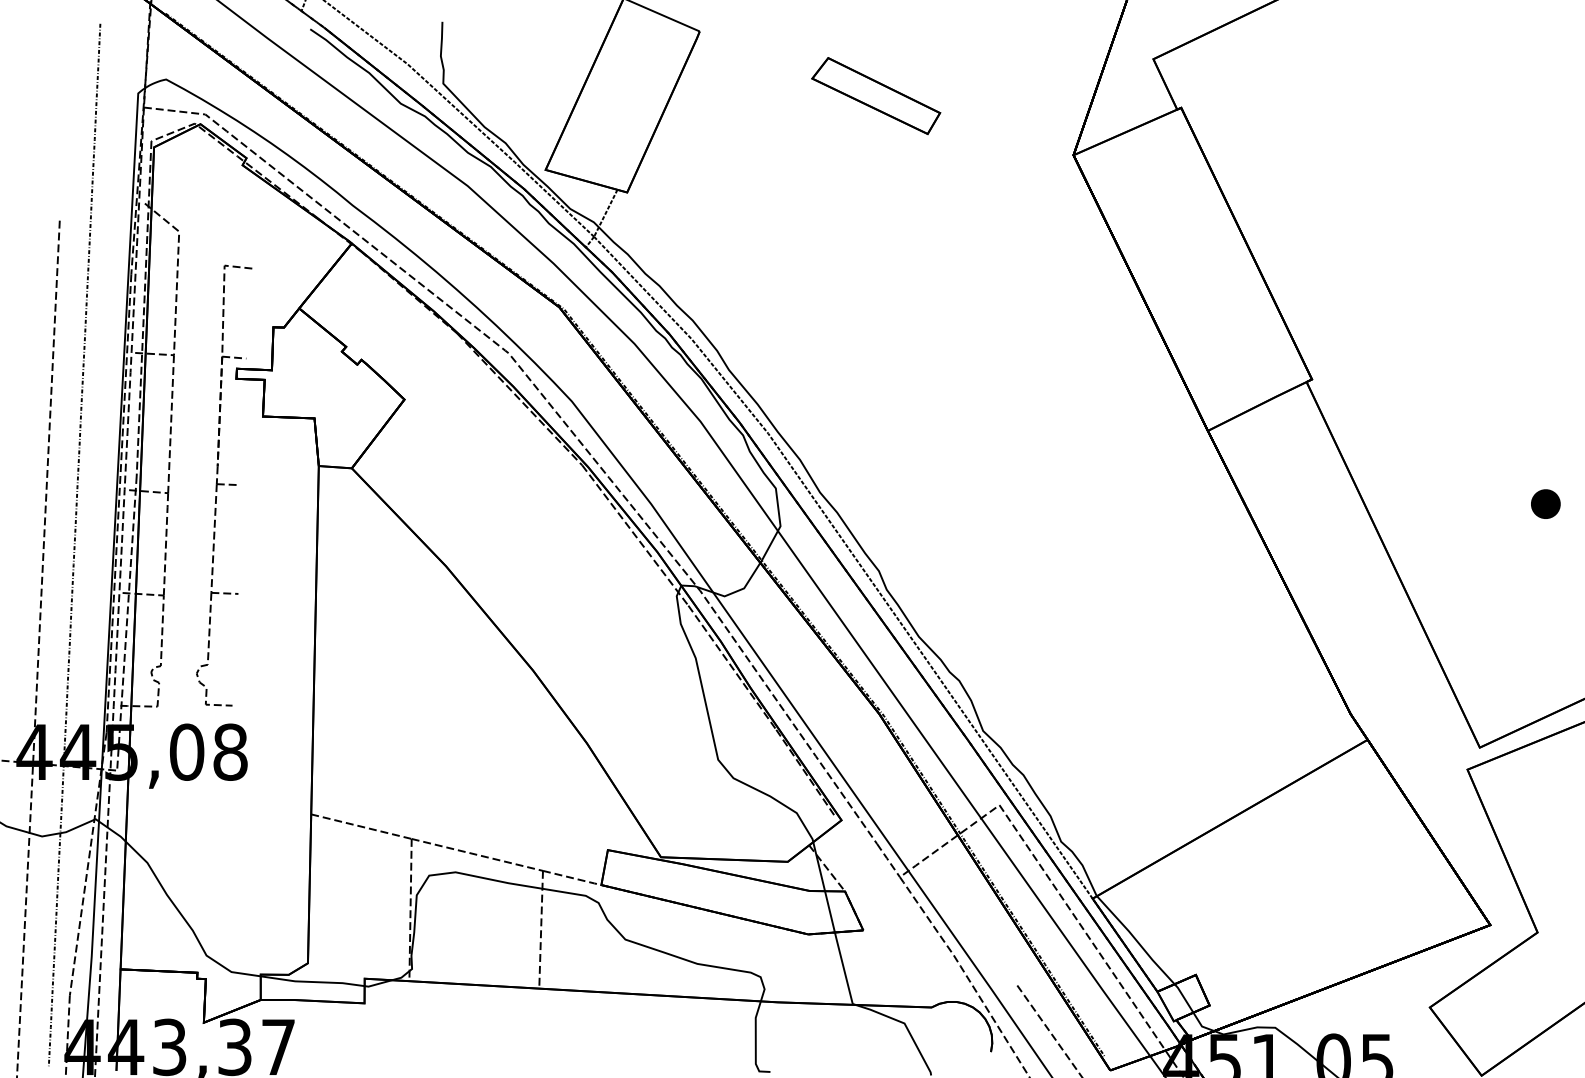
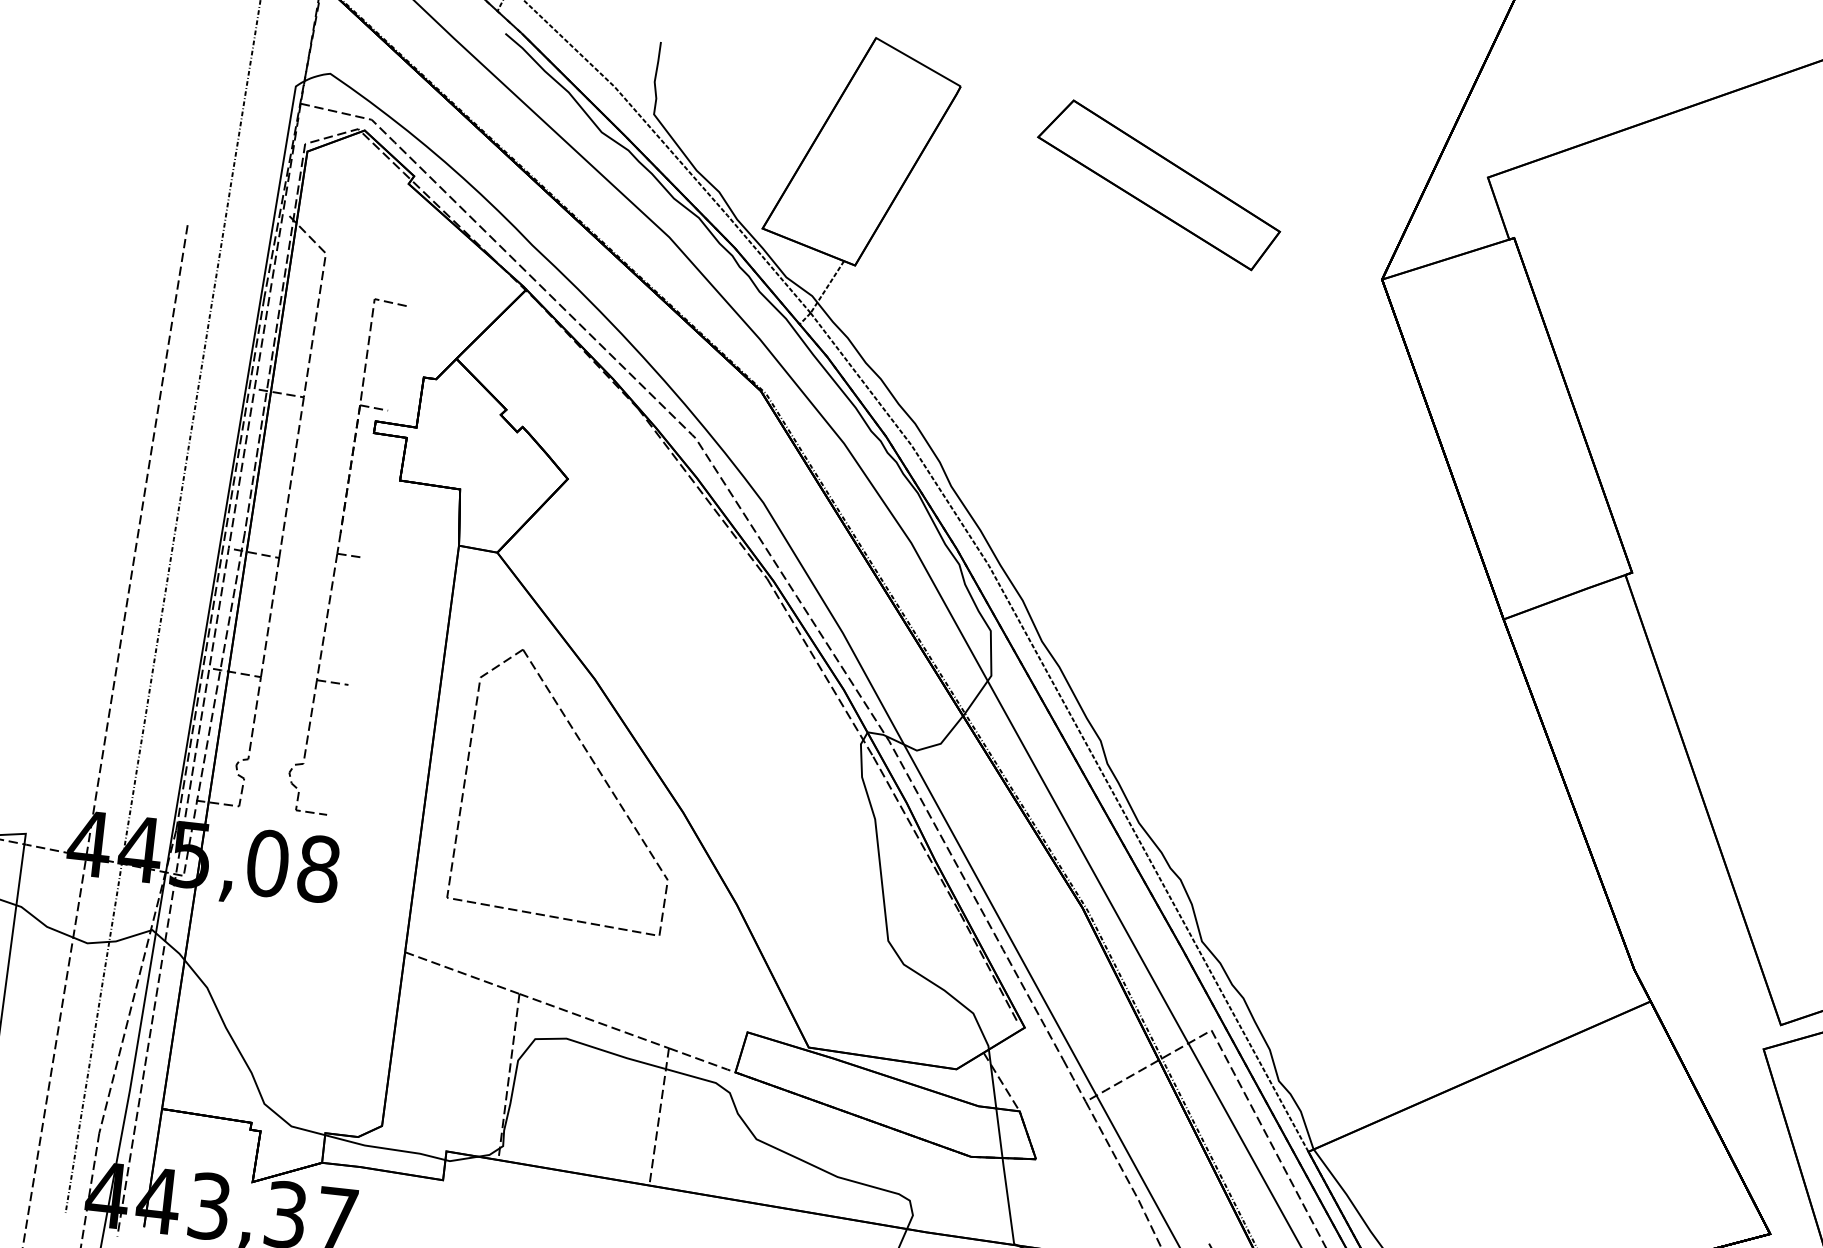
part: (875, 95) -> (1158, 184), size x1.67
part: (458, 645) -> (599, 773), added

